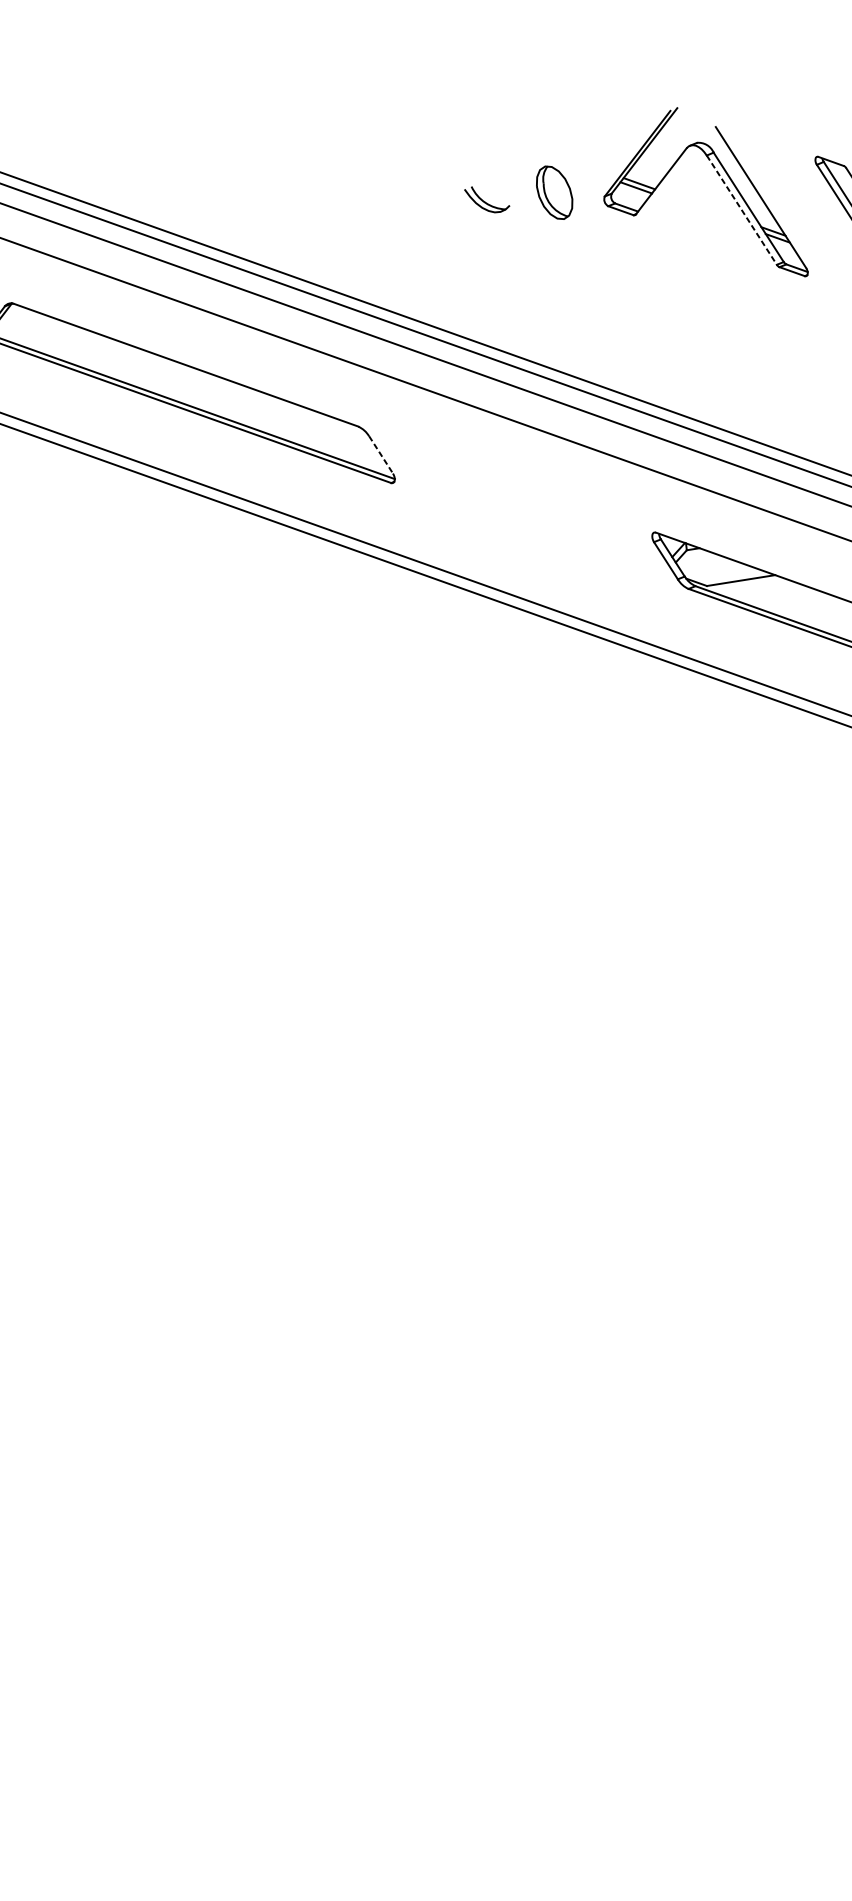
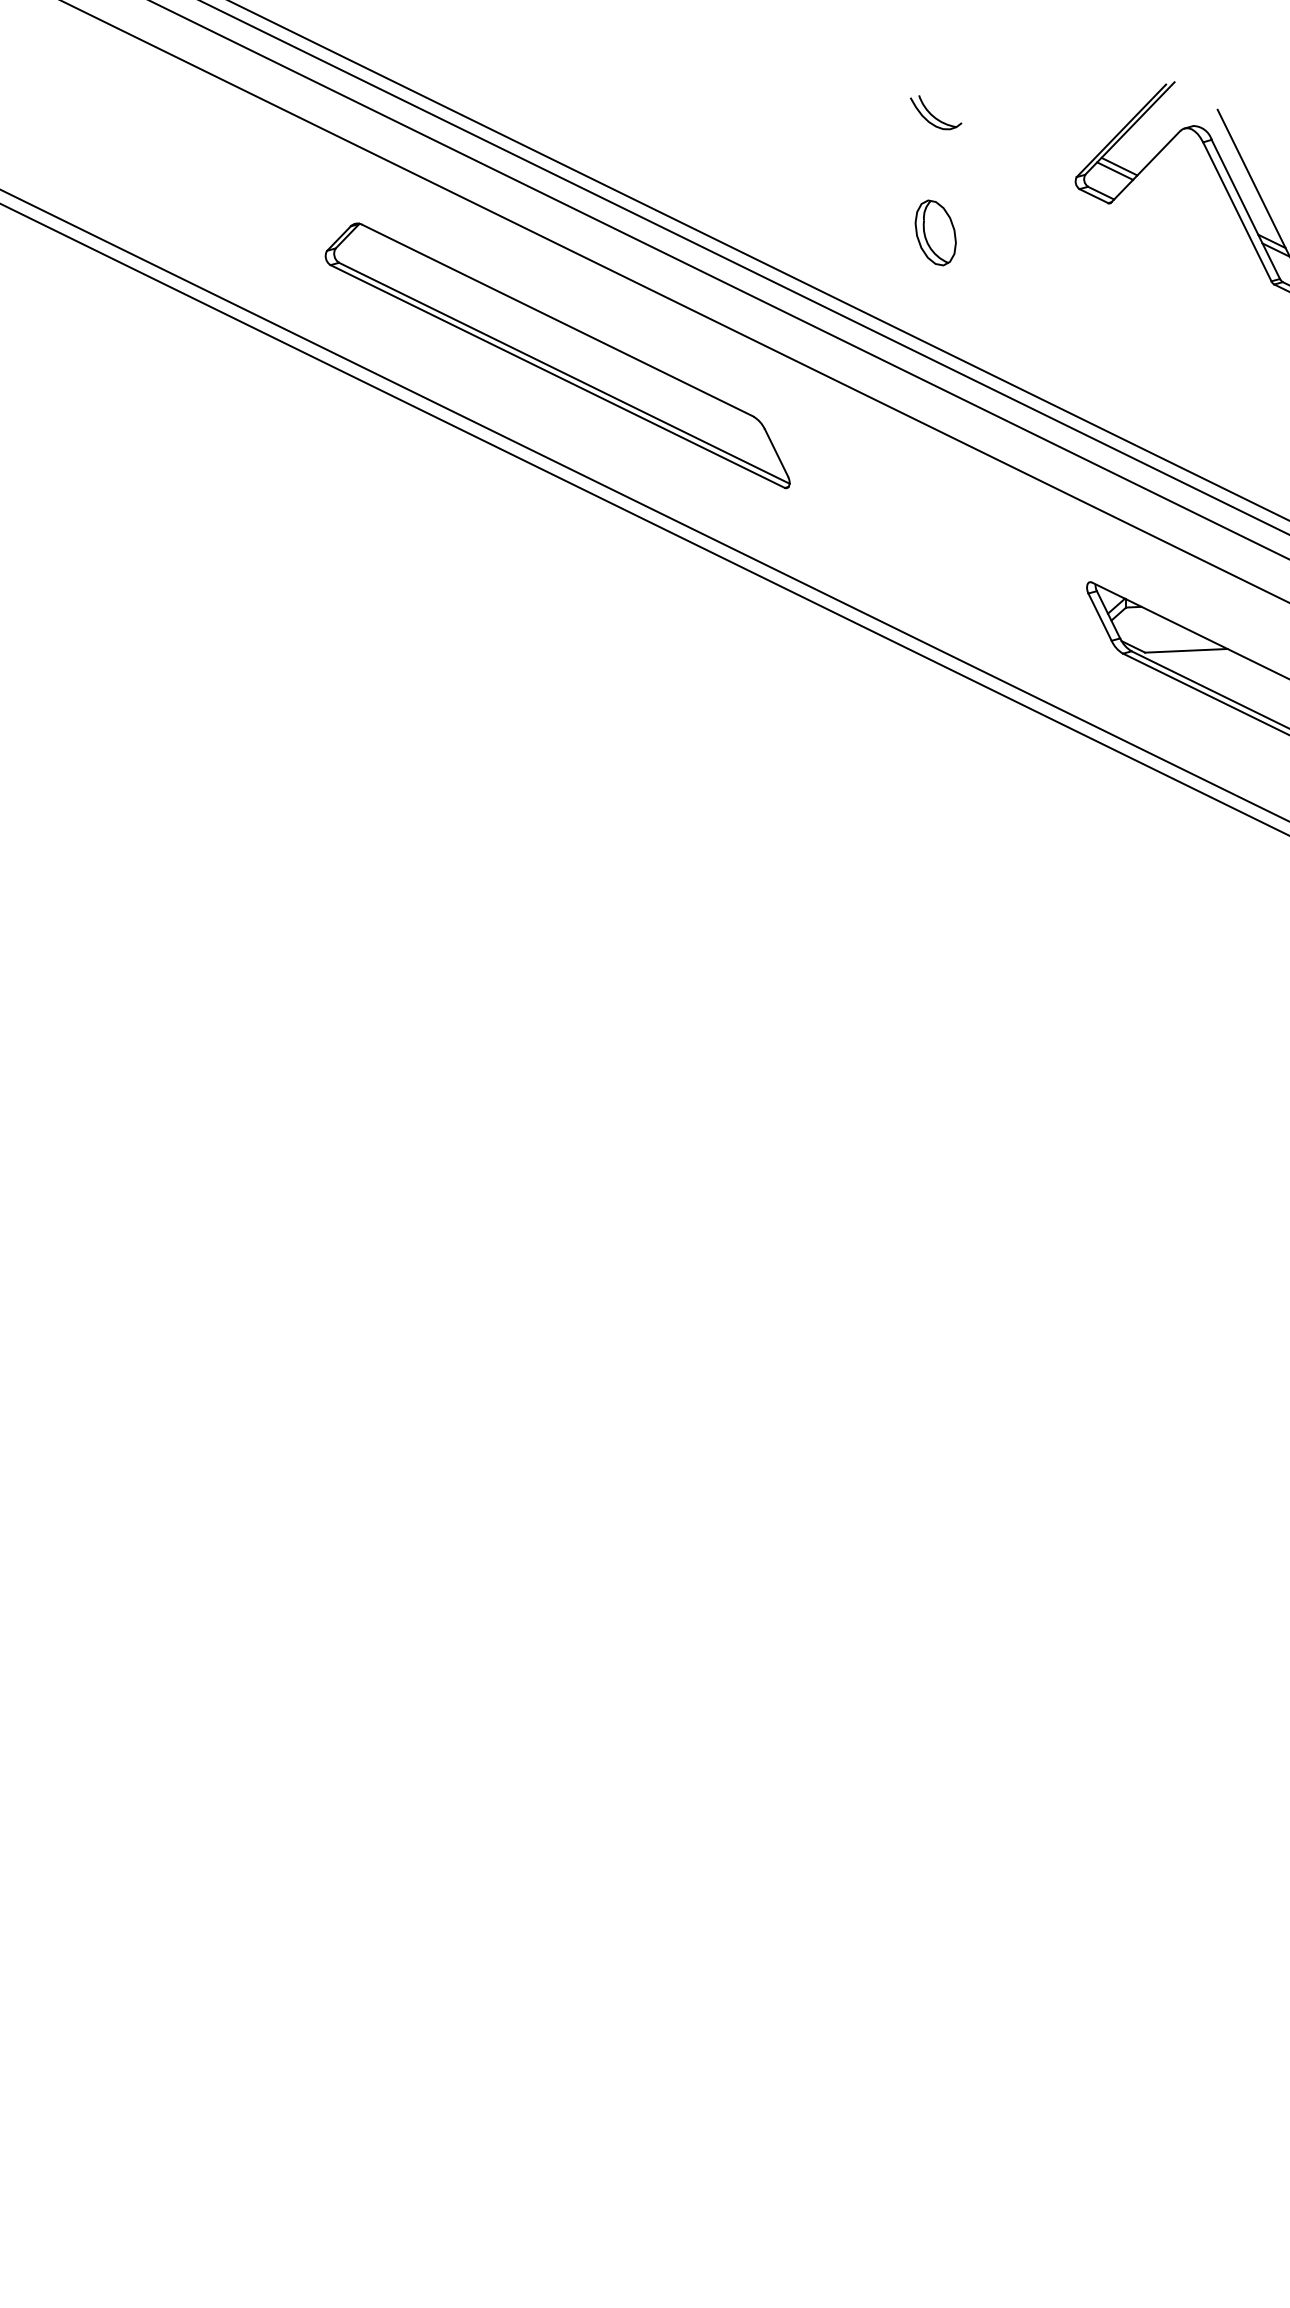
part: (554, 192) -> (935, 232), moved
part: (487, 199) -> (936, 112), moved
line: (742, 210) -> (1237, 212), dashed -> solid
line: (380, 455) -> (776, 453), dashed -> solid

